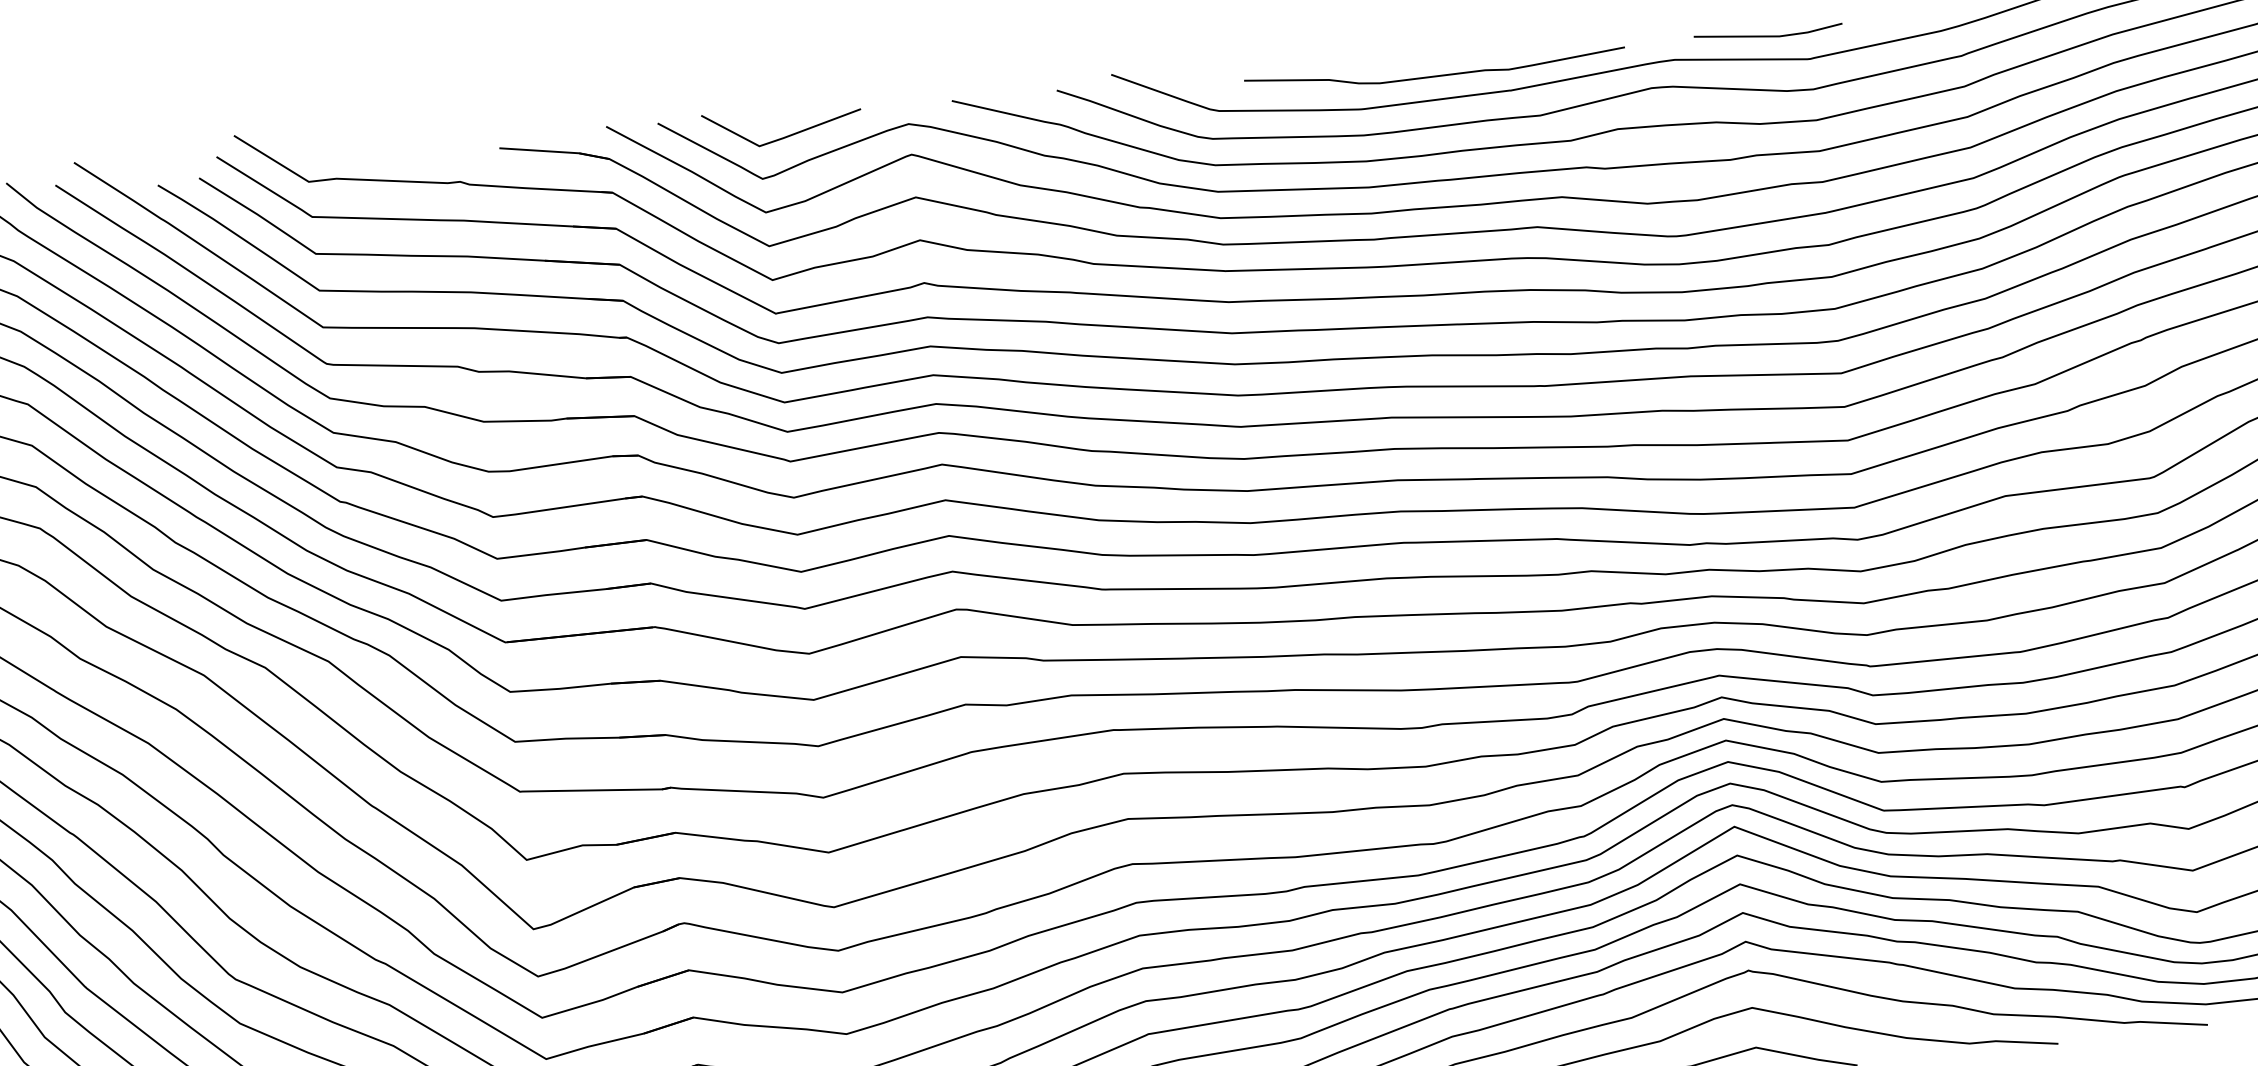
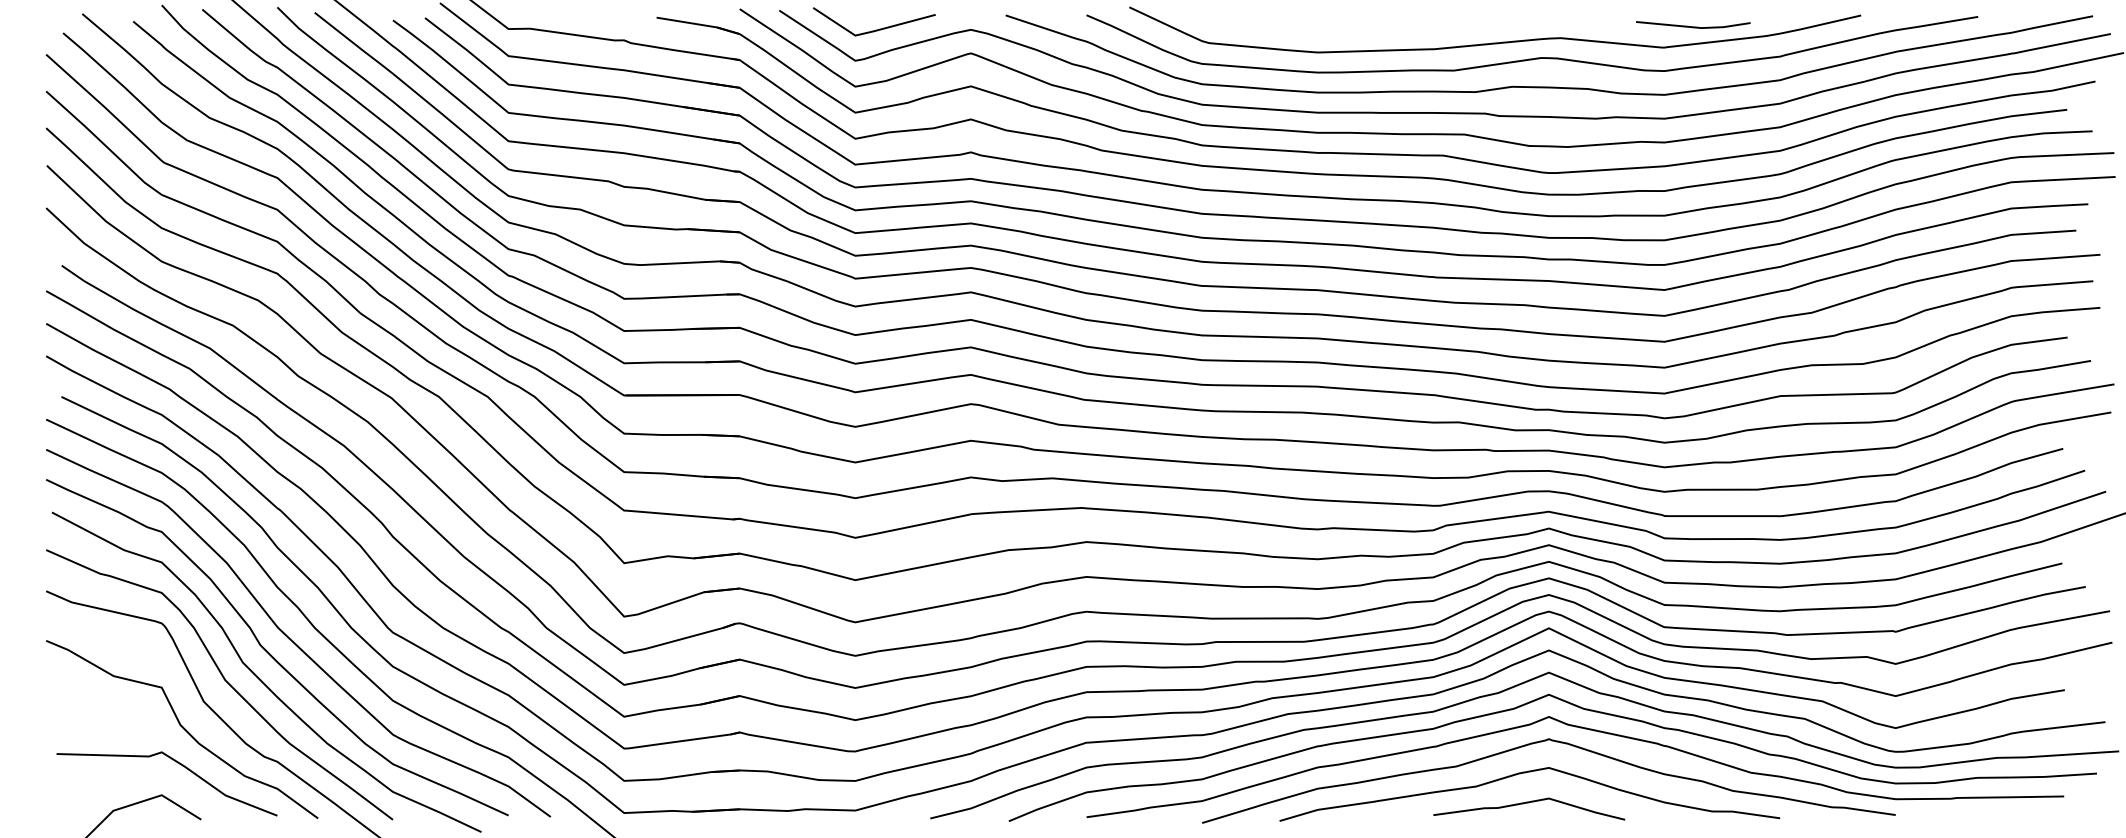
line: (1768, 35) -> (1693, 26), moved
curve: (1437, 74) -> (1378, 31), removed

